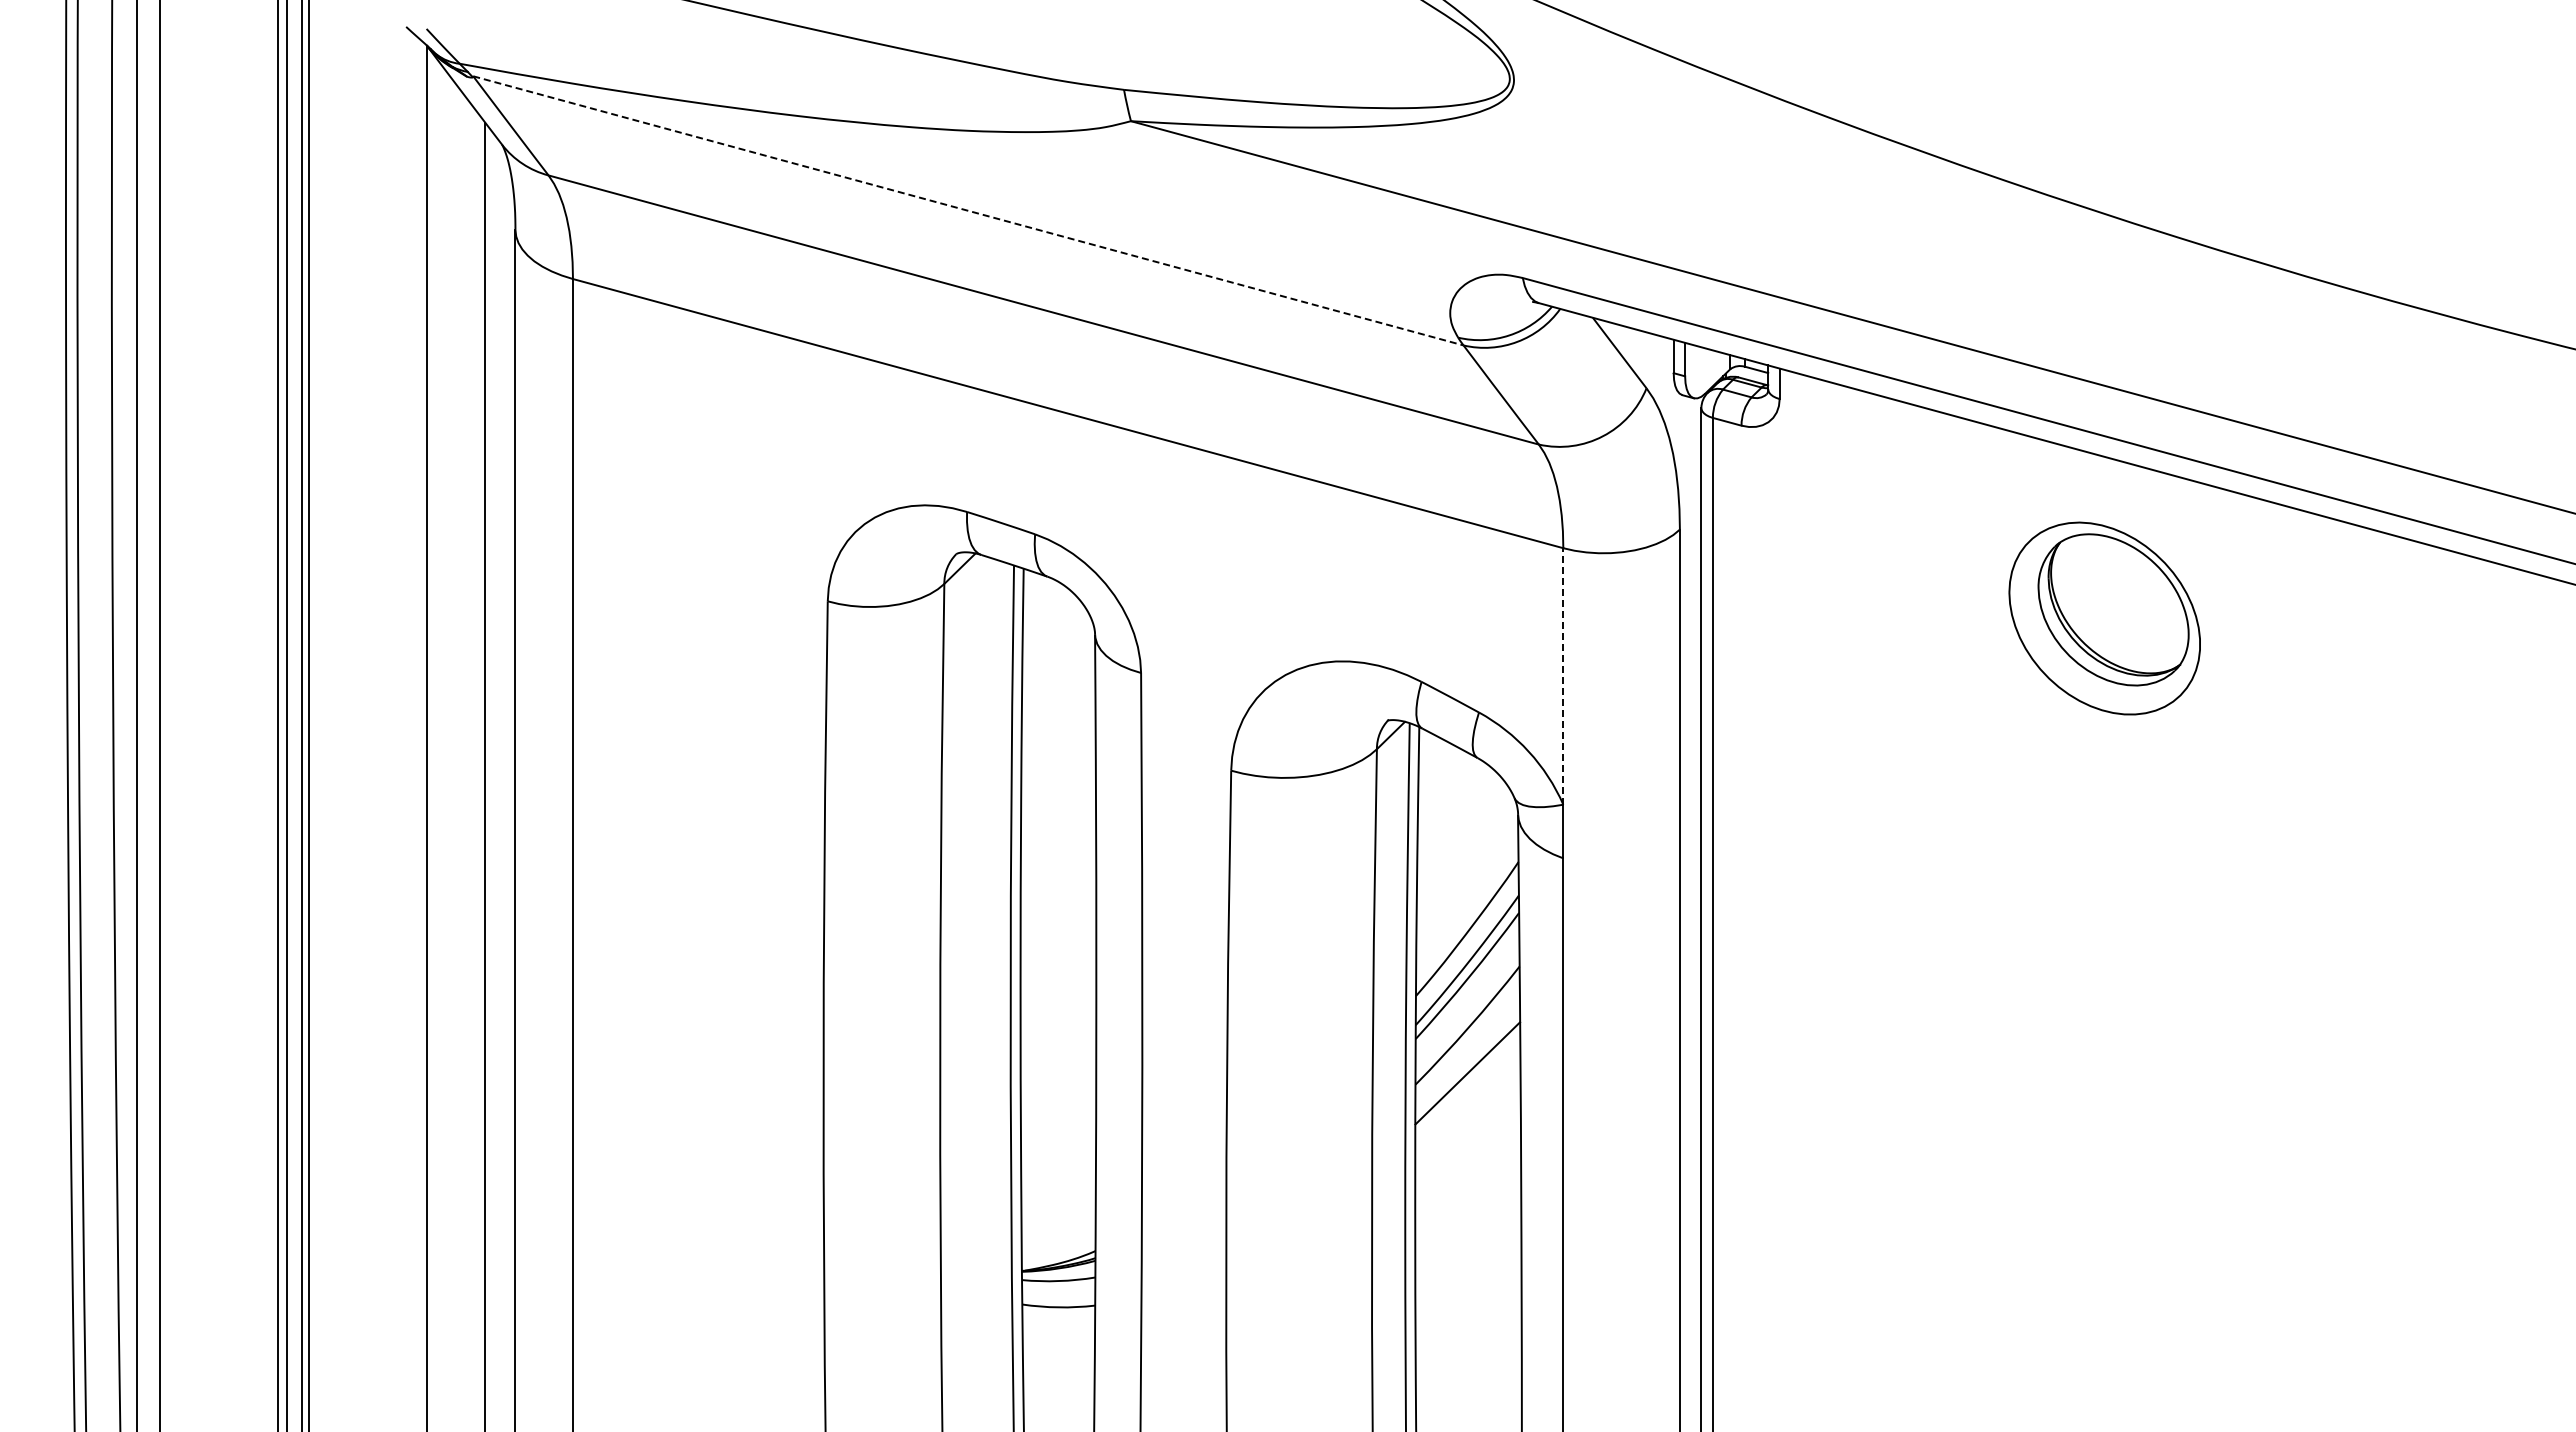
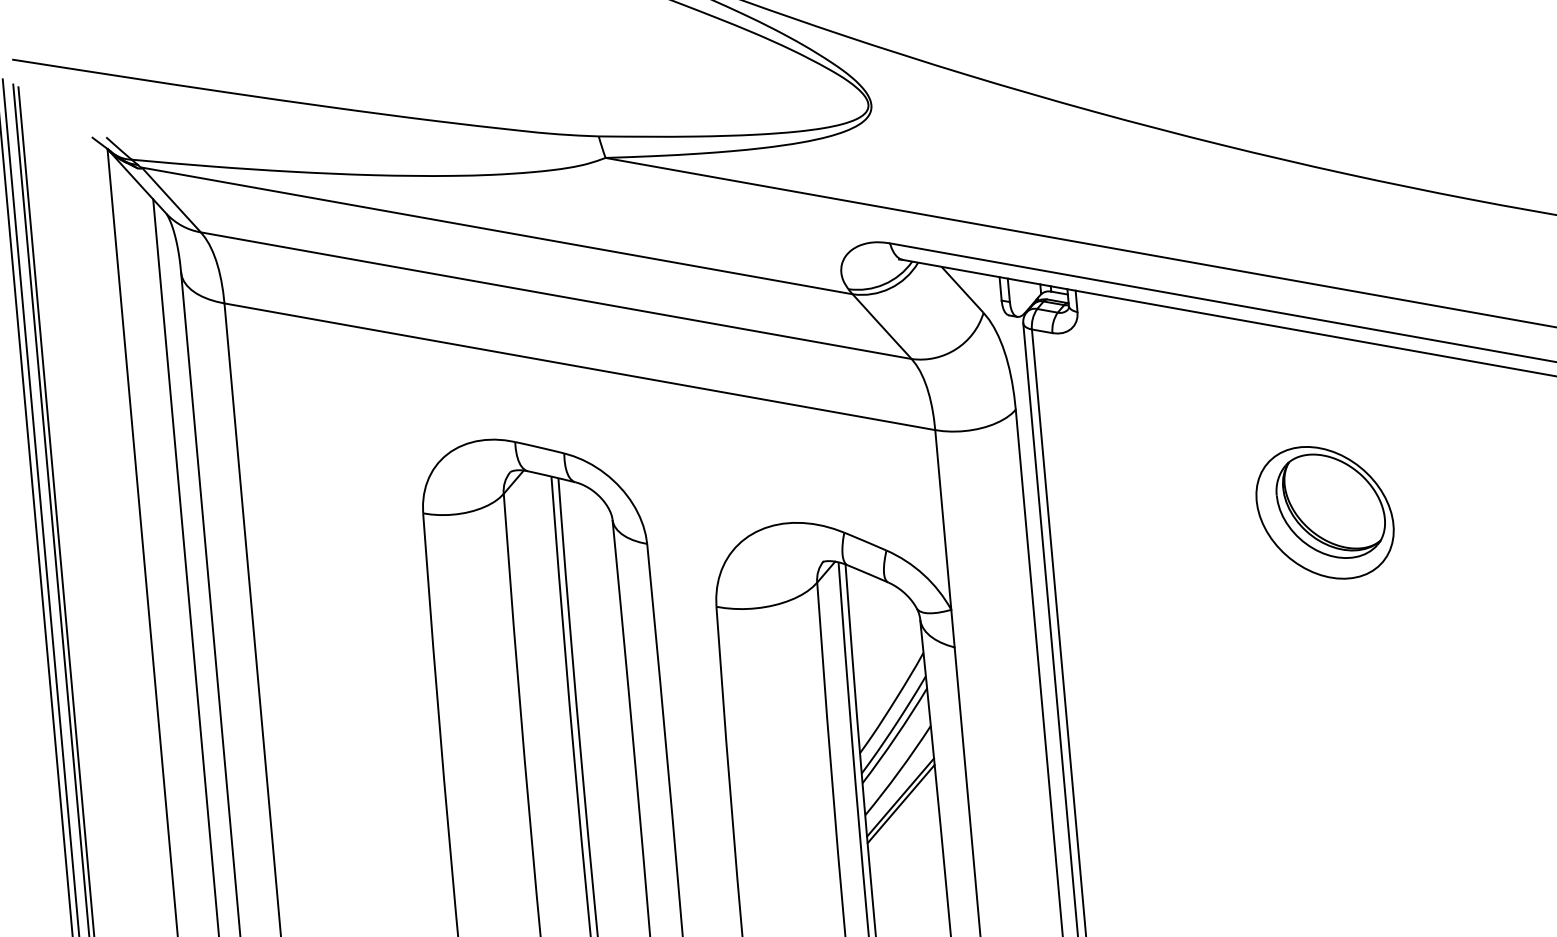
line: (968, 210) -> (497, 230), dashed -> solid
part: (2104, 618) -> (1324, 512), moved
line: (1563, 675) -> (943, 519), dashed -> solid
line: (1467, 1064) -> (900, 797), added

